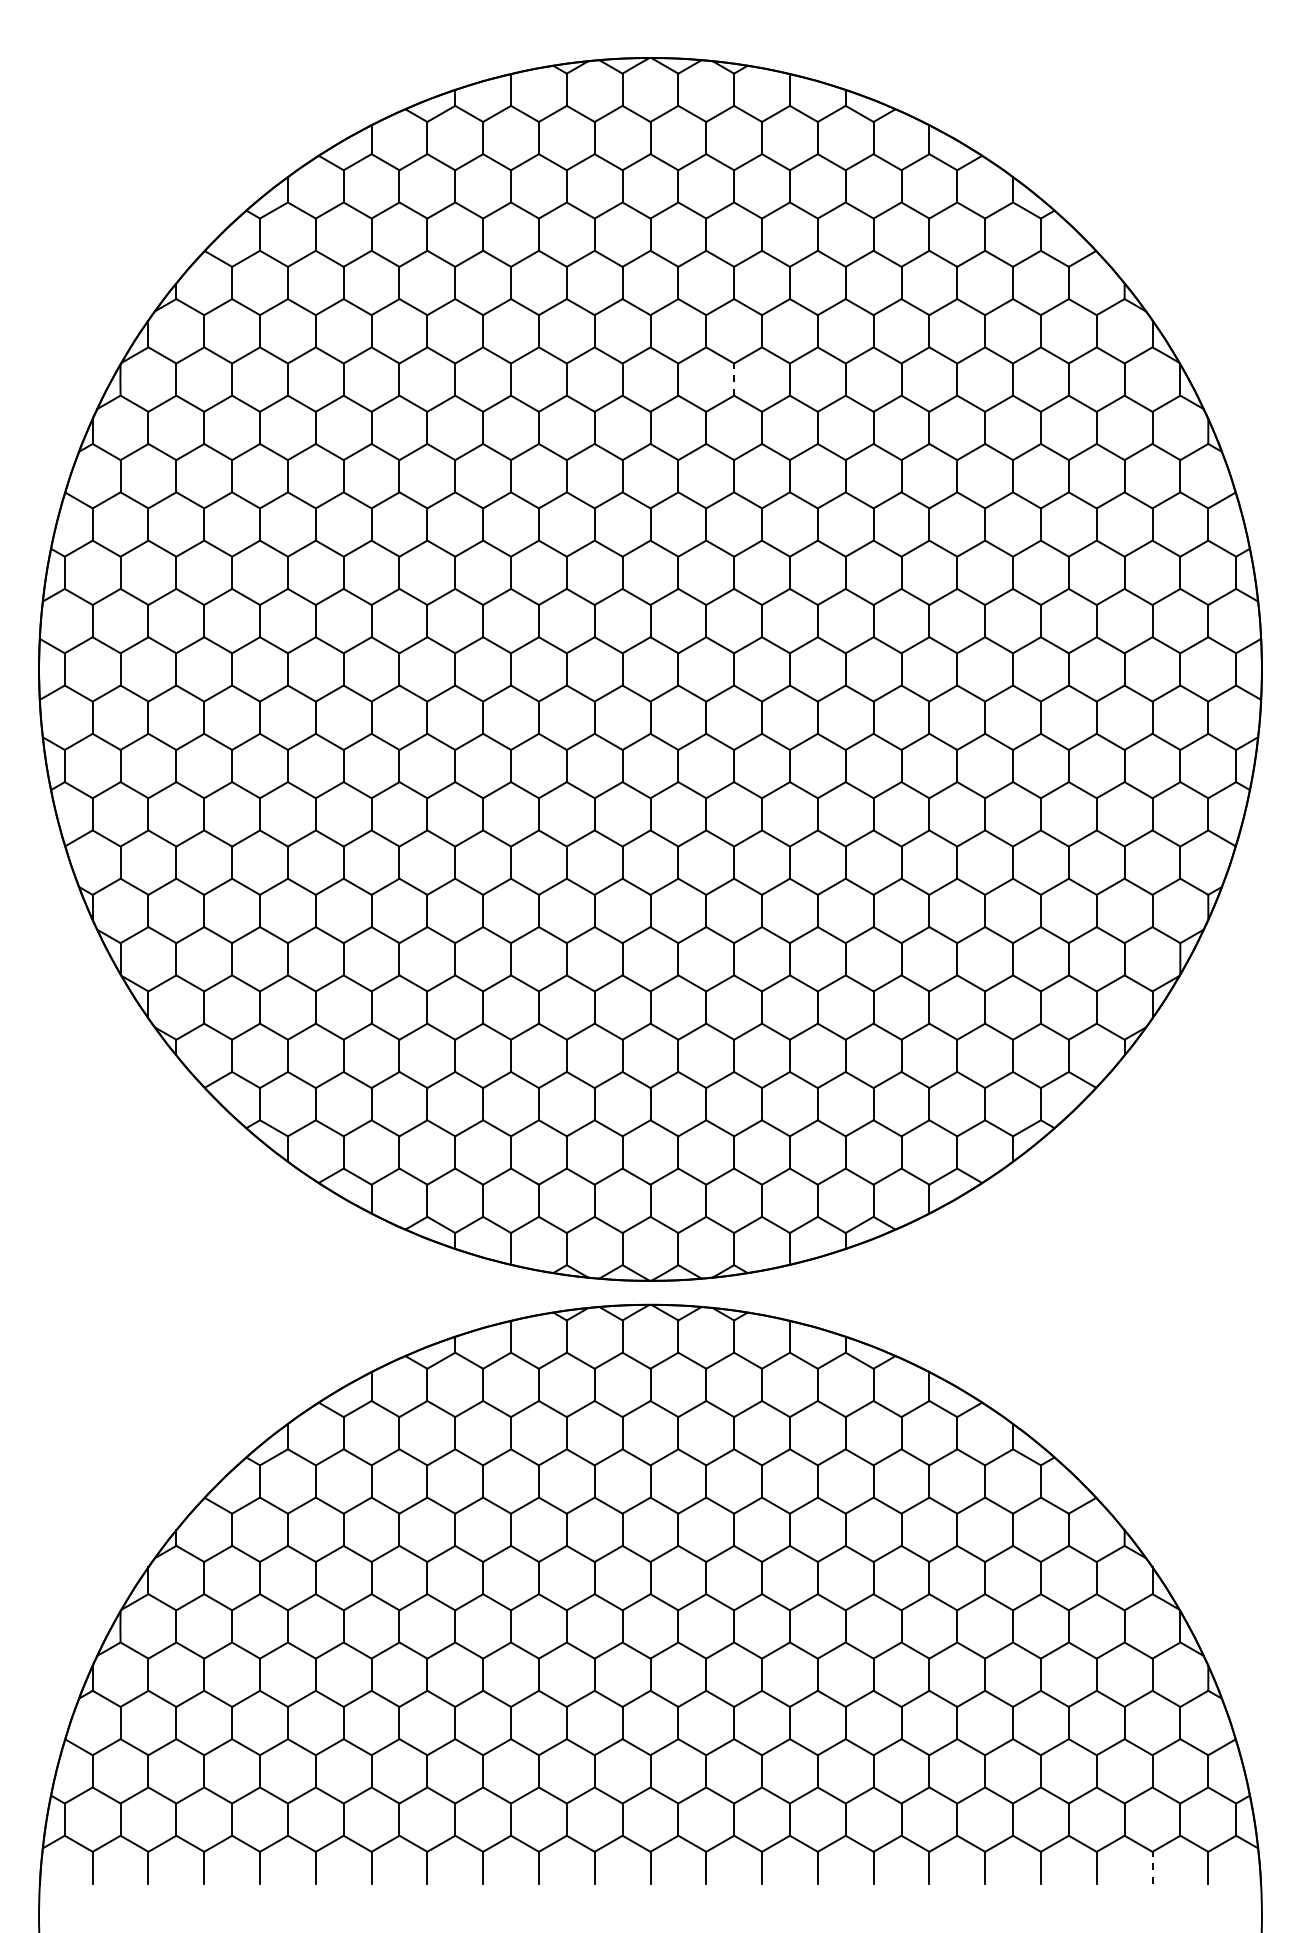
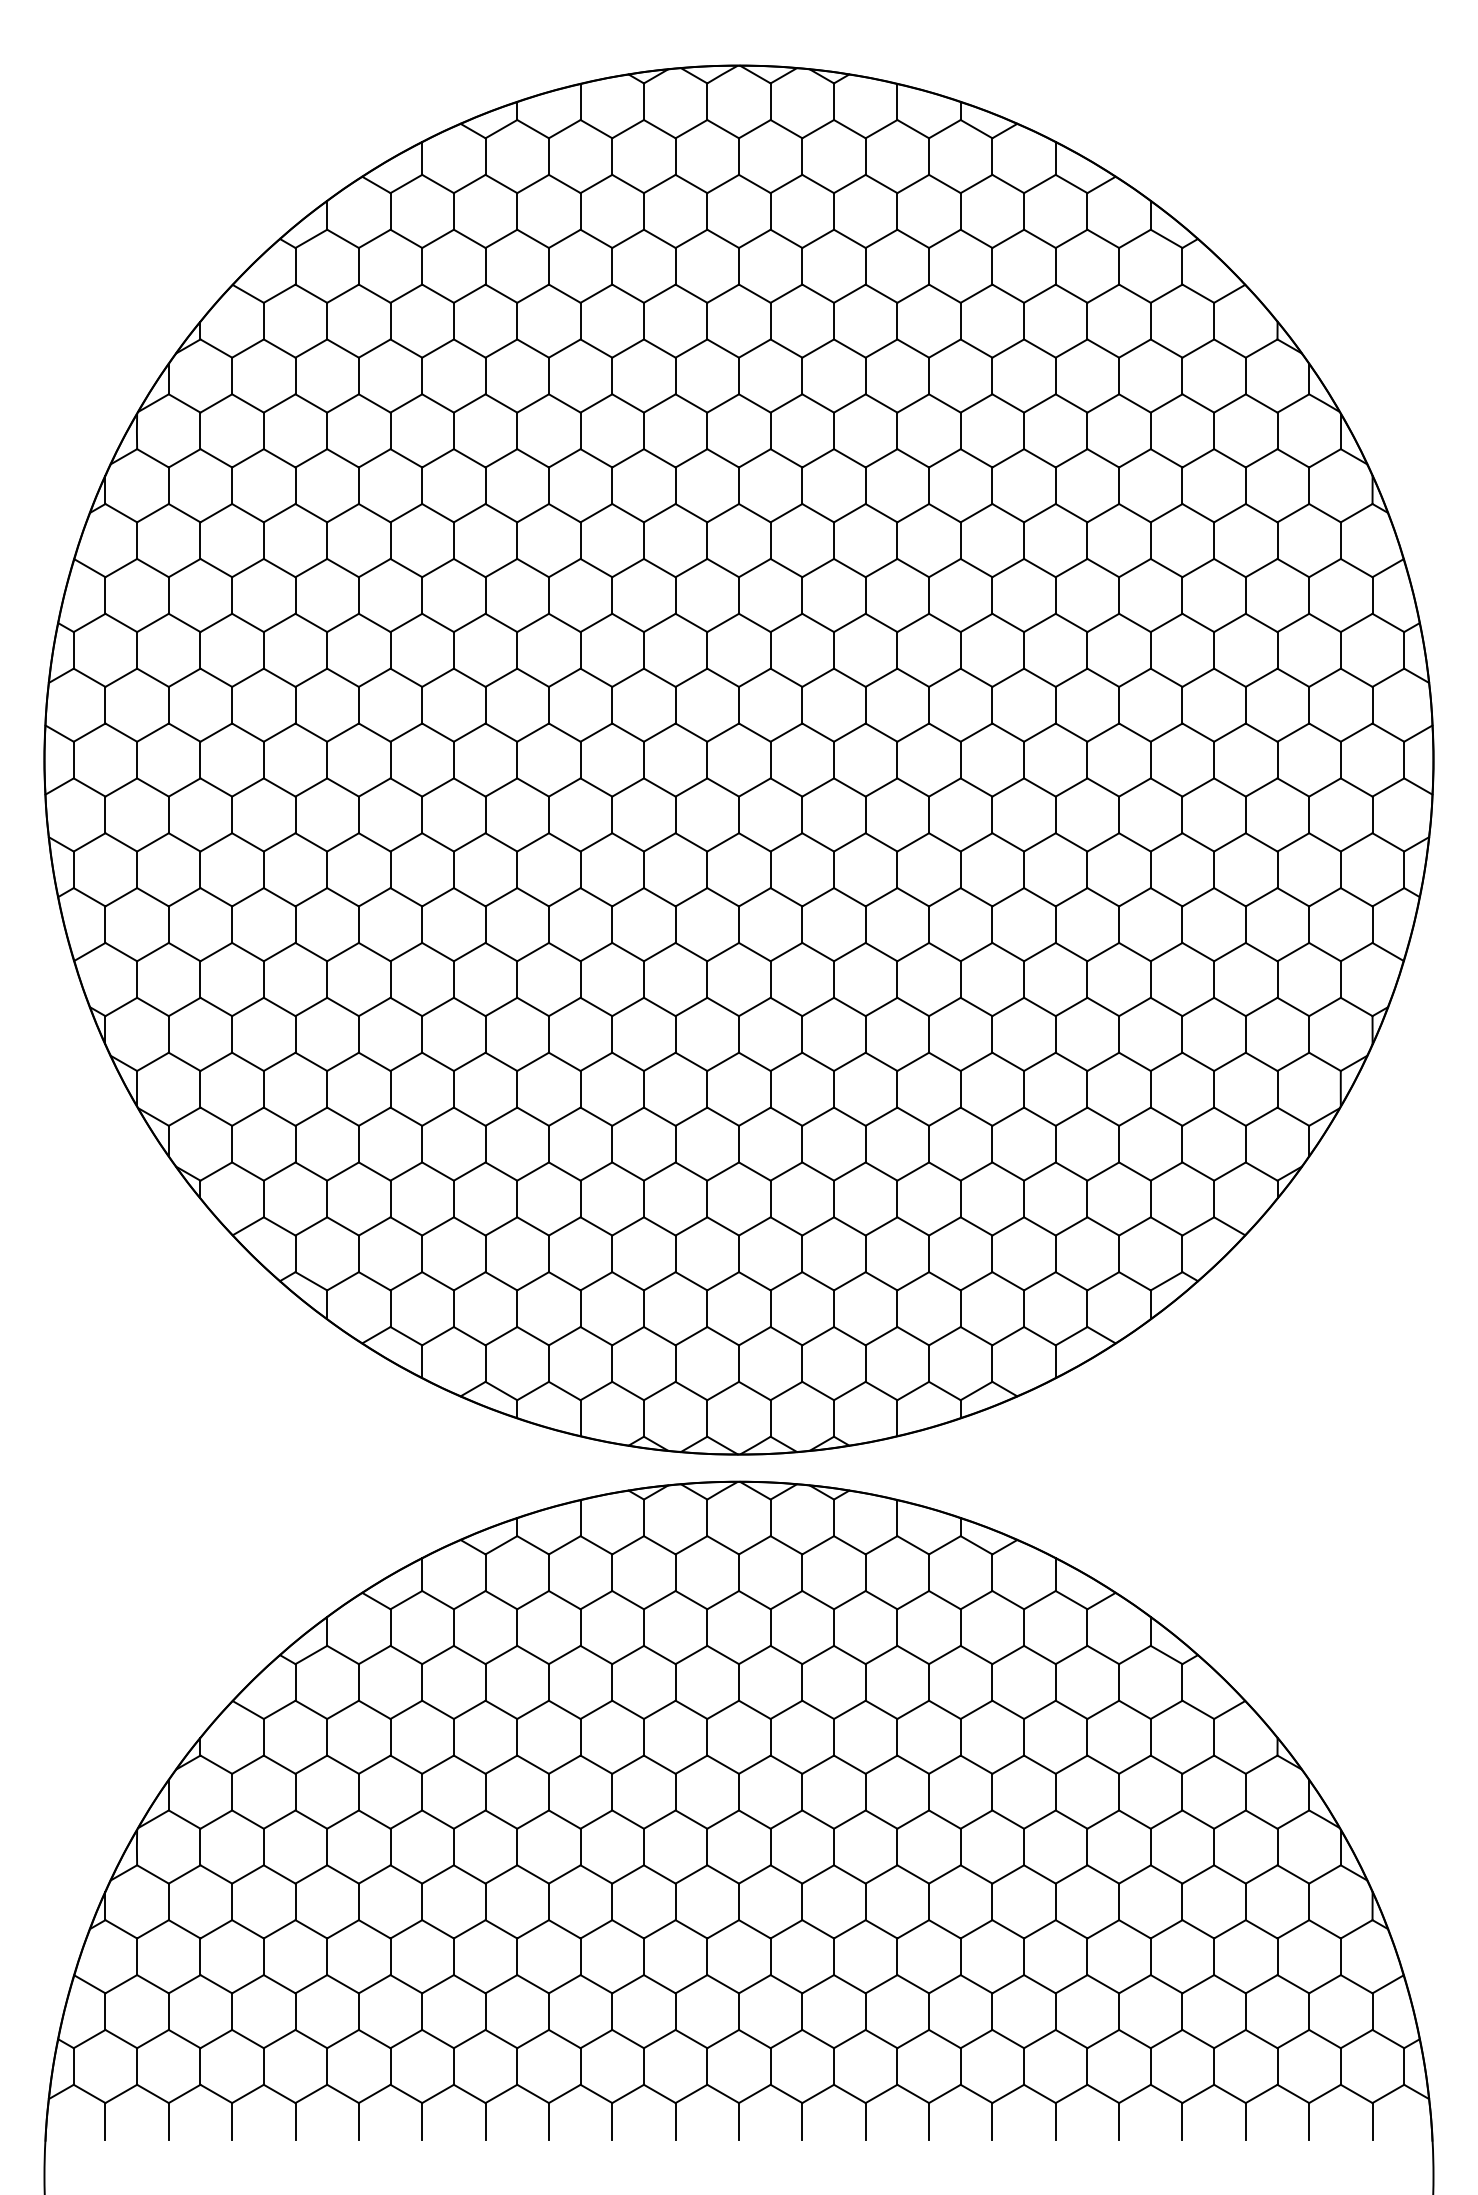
line: (734, 379) -> (834, 430), dashed -> solid
line: (1152, 1867) -> (1309, 2120), dashed -> solid

